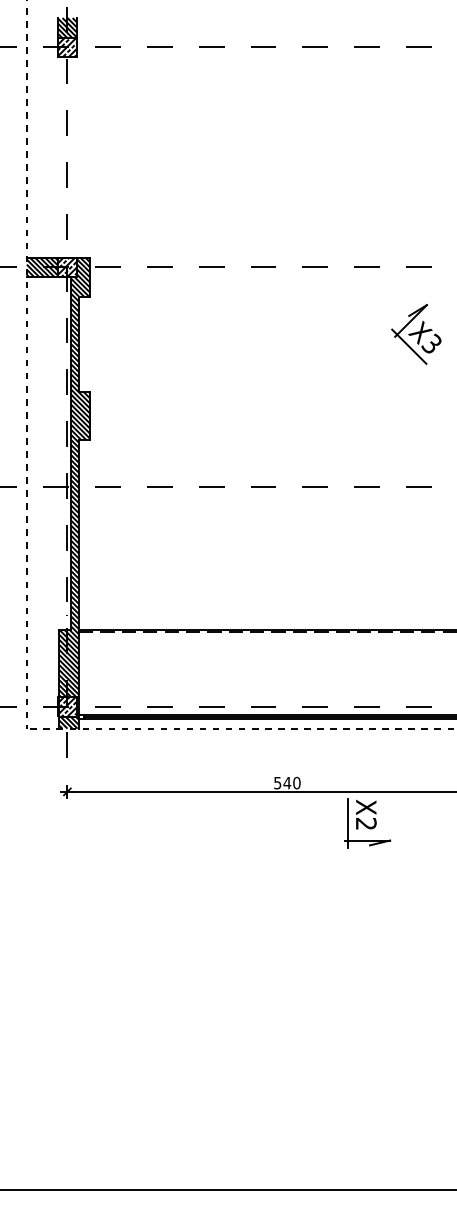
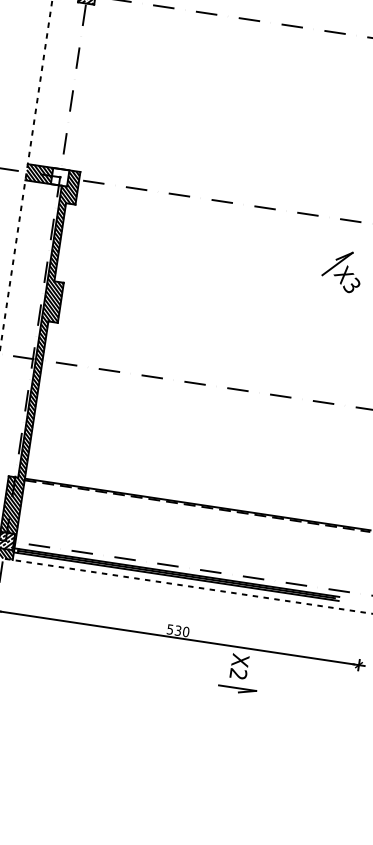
hatch: (67, 267) -> (60, 177), removed
line: (409, 346) -> (333, 284), removed
text: (287, 782) -> (178, 630), 540 -> 530
line: (348, 823) -> (223, 671), removed

